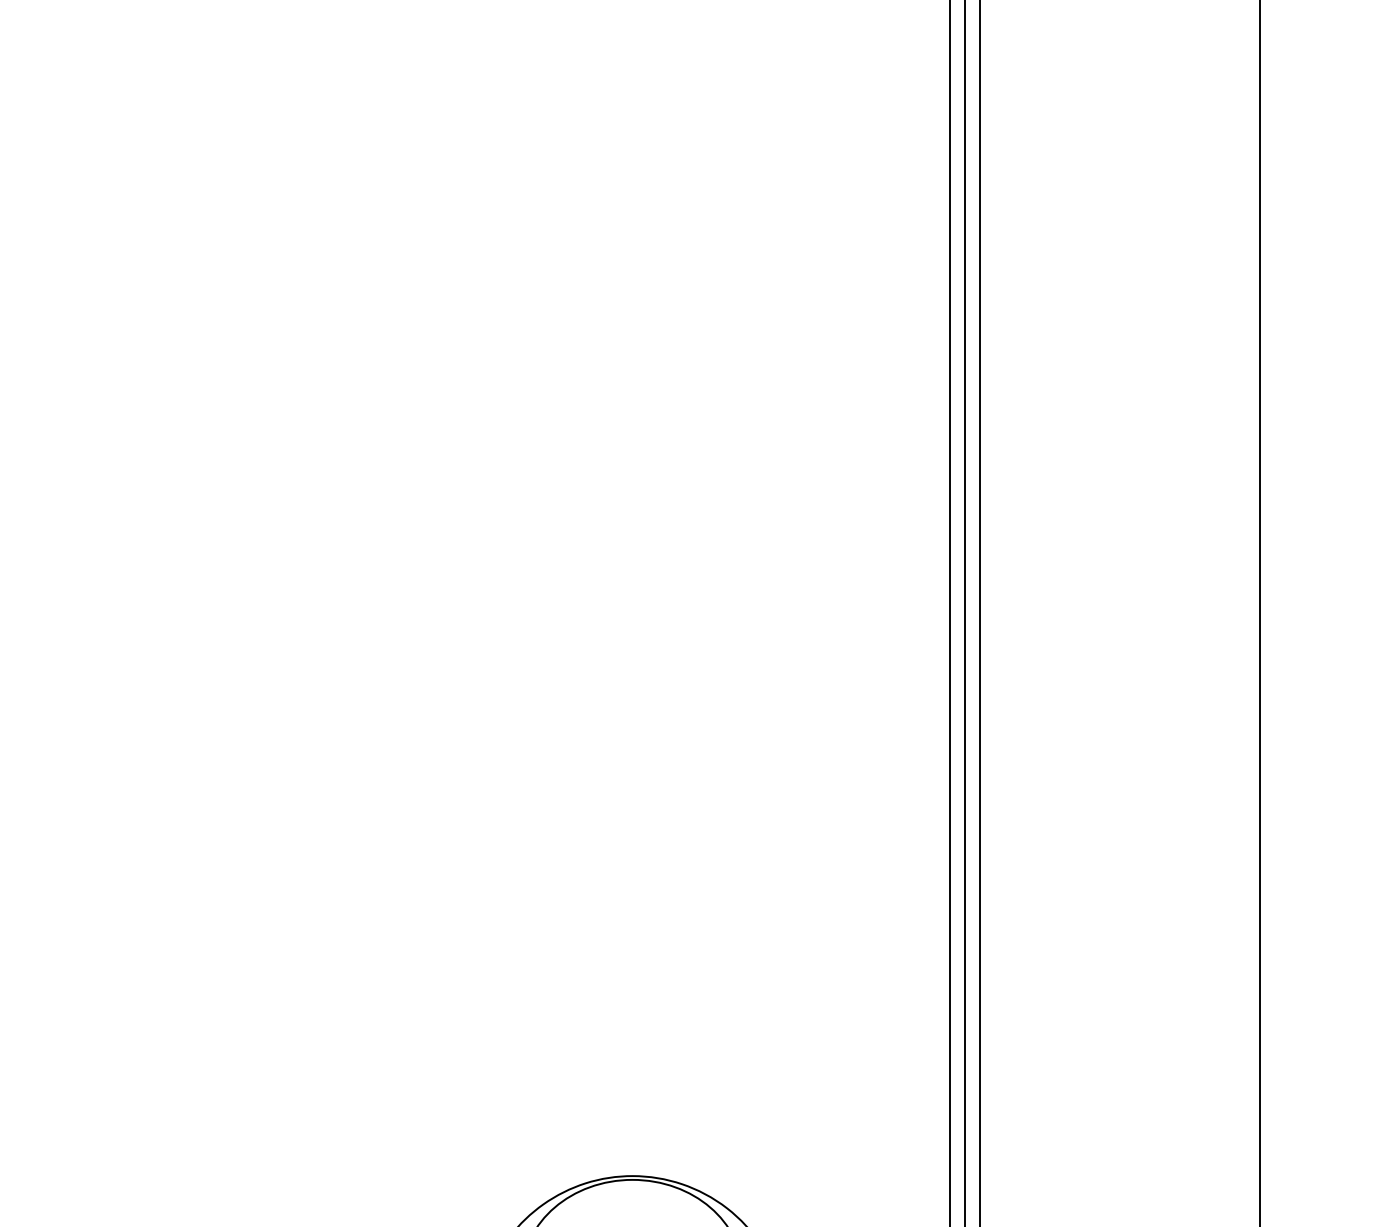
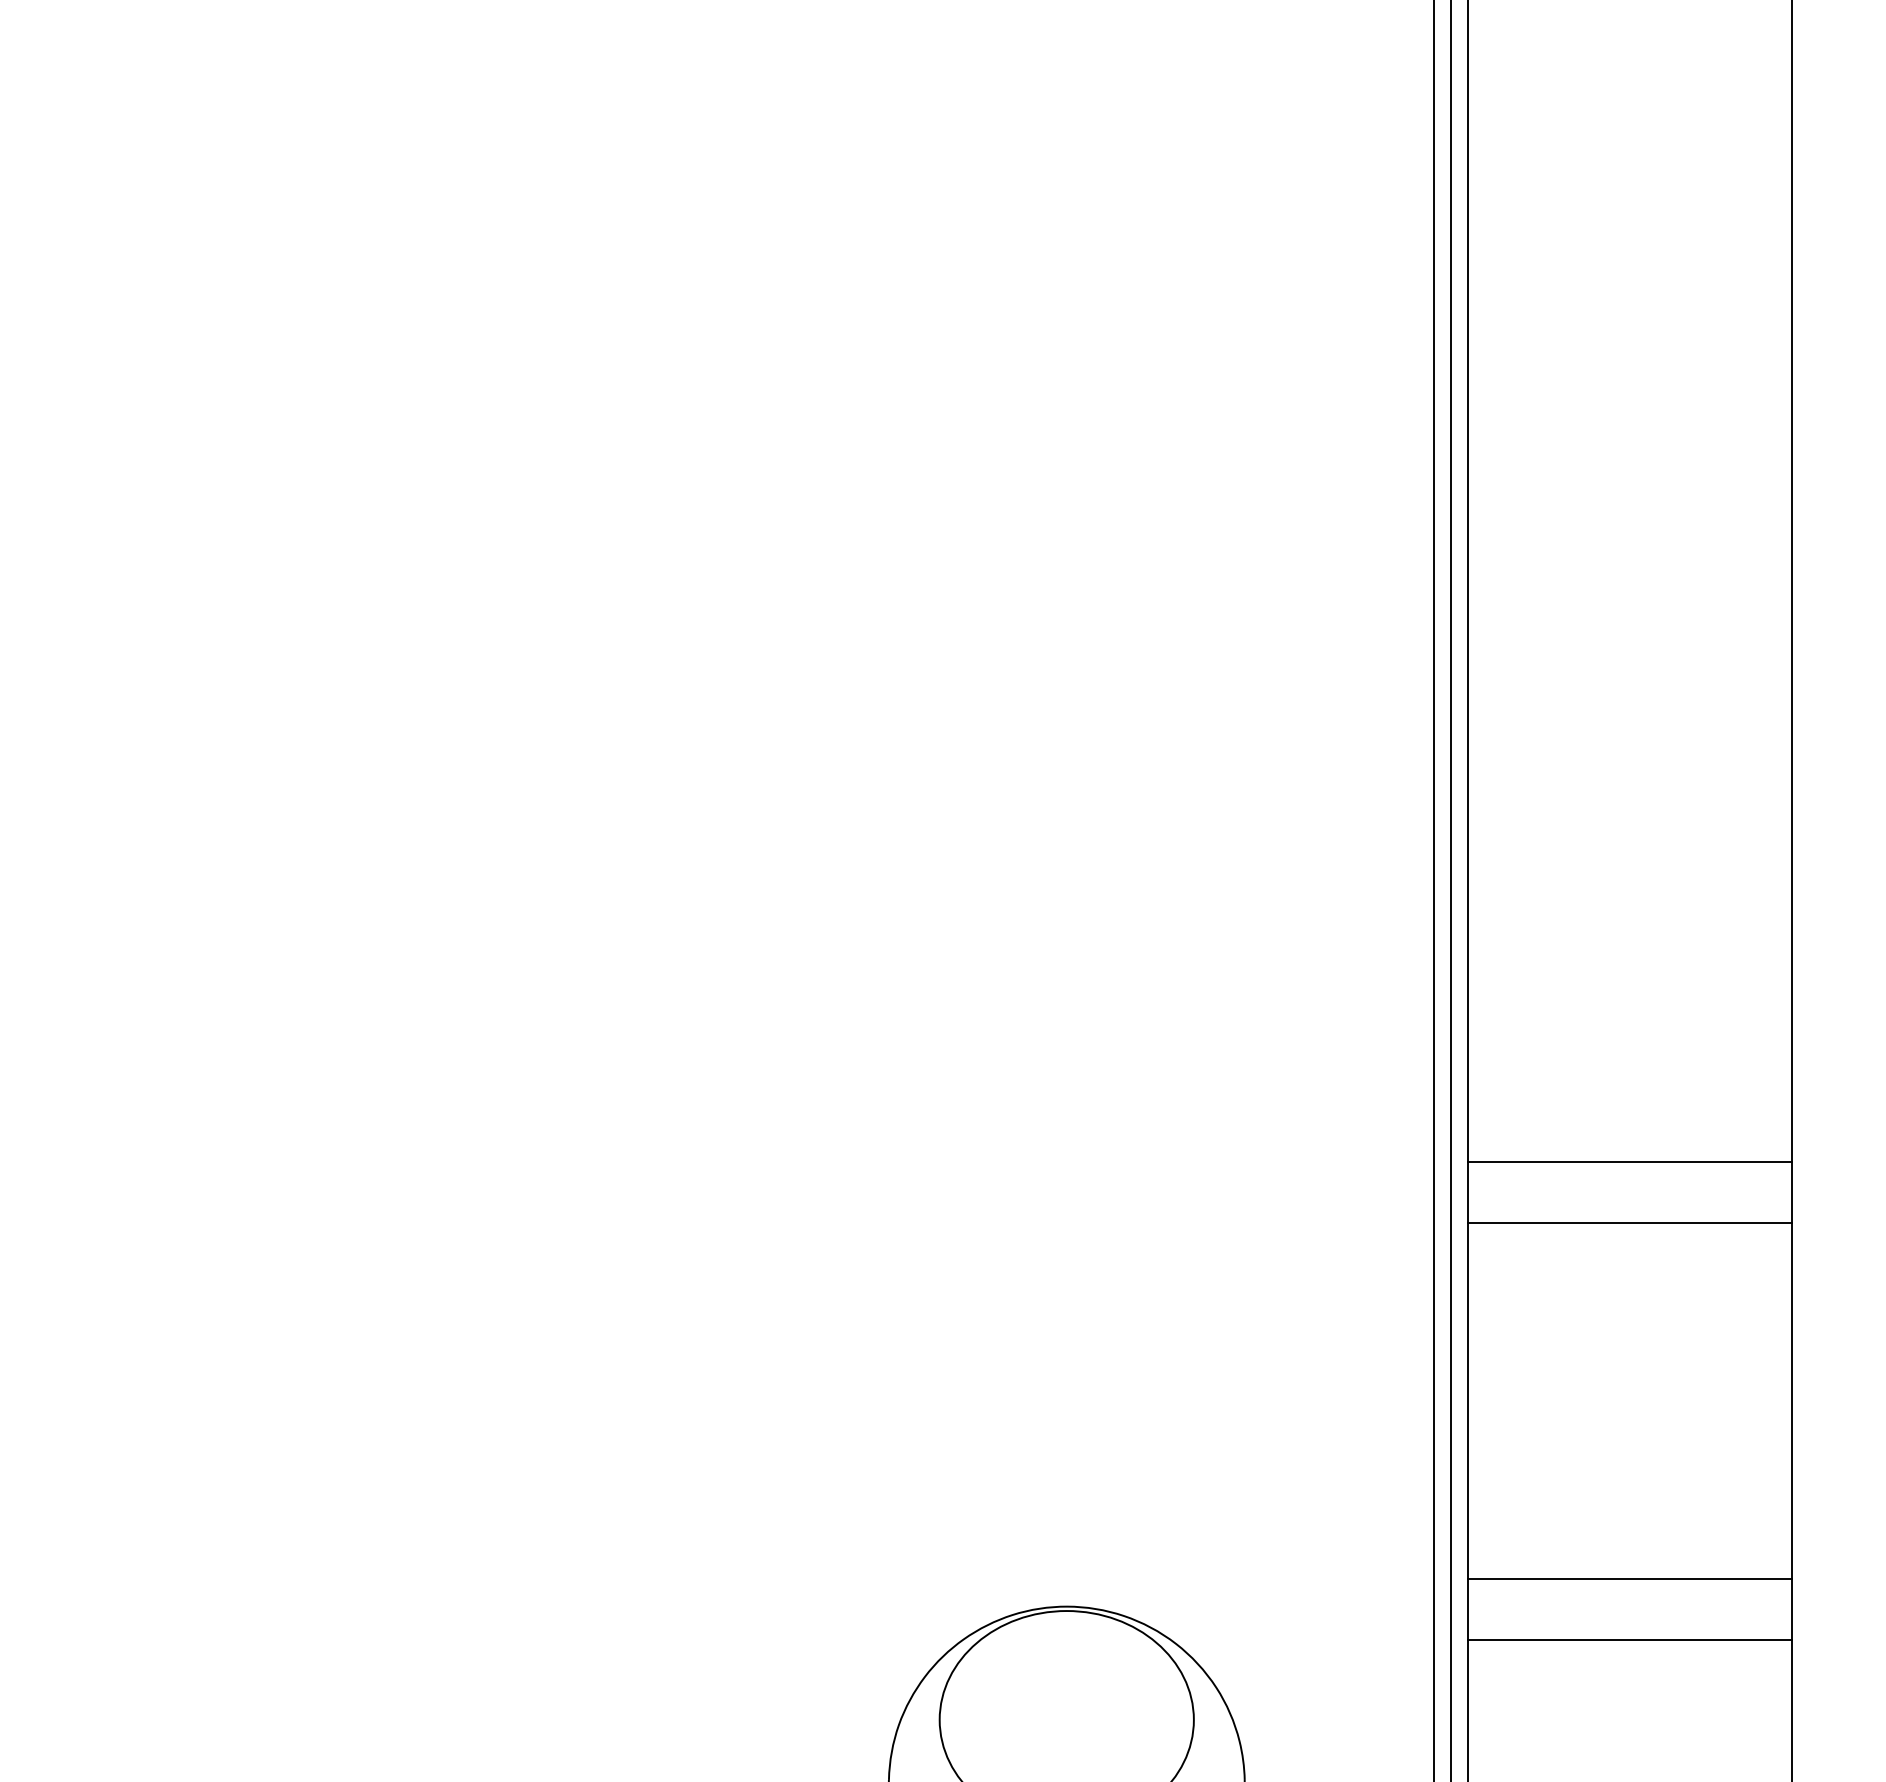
line: (1119, 790) -> (1629, 1161), added
line: (1119, 843) -> (1629, 1222), added
line: (1119, 1151) -> (1629, 1578), added
line: (1119, 1204) -> (1629, 1639), added

